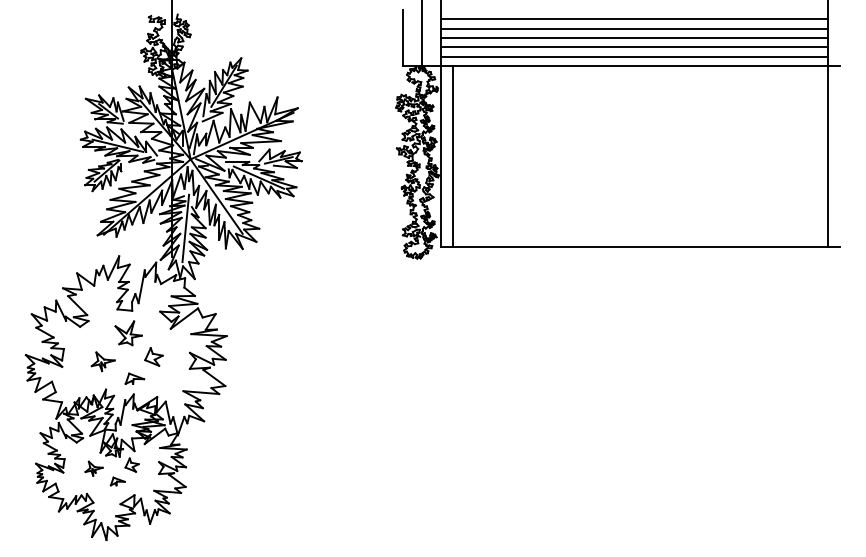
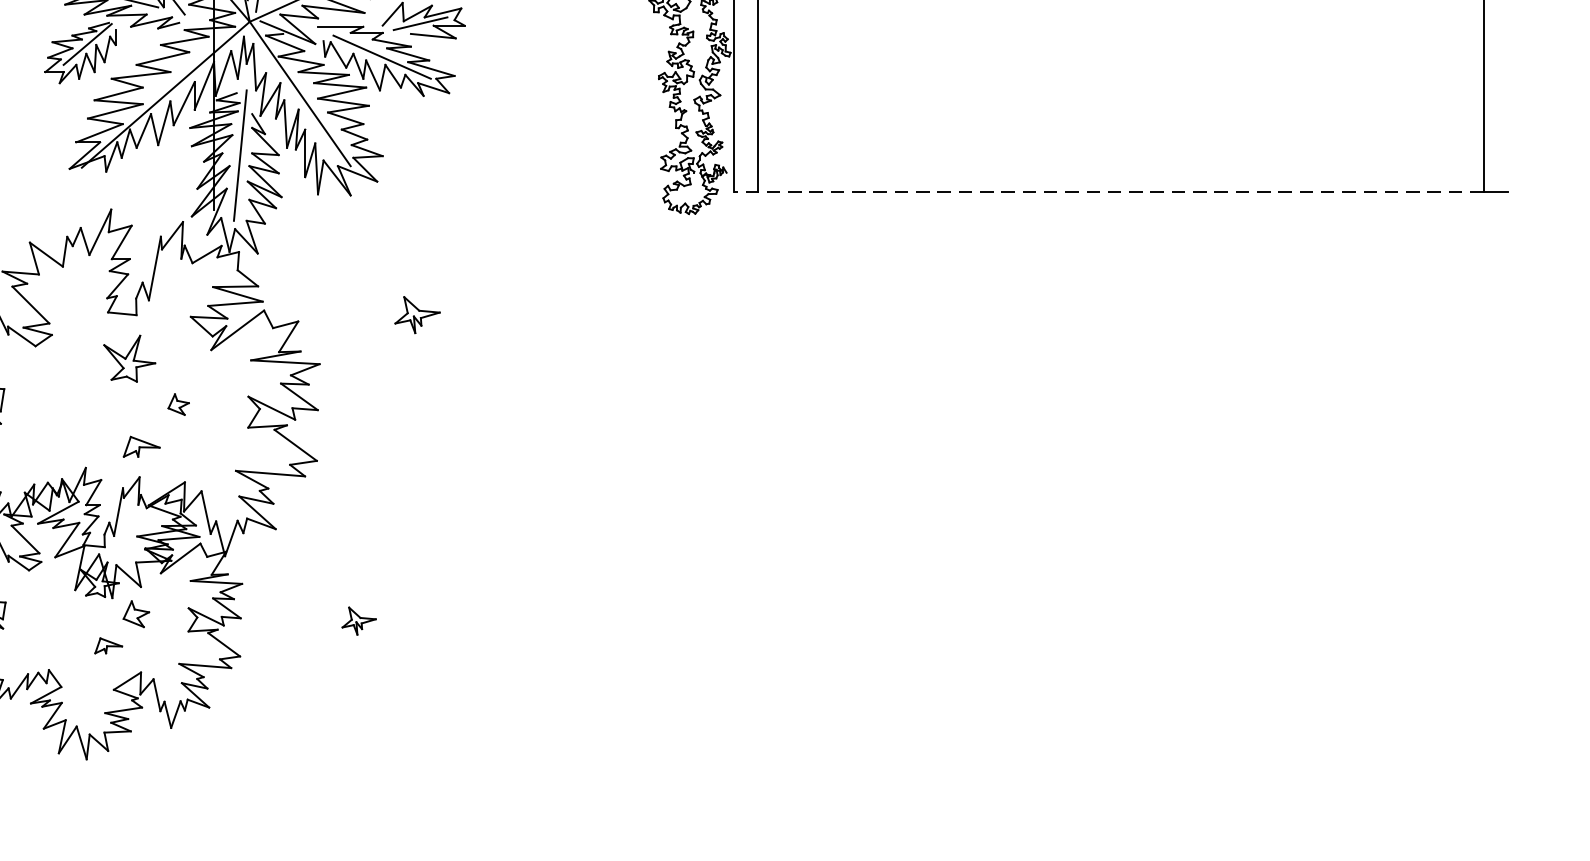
line: (633, 247) -> (1107, 192), solid -> dashed
part: (153, 356) -> (177, 403), size x0.6
part: (102, 361) -> (416, 314), moved
part: (93, 468) -> (357, 620), moved

